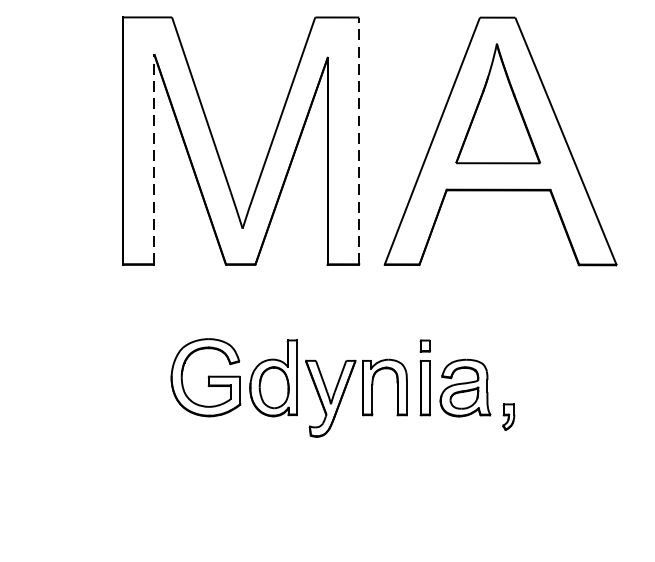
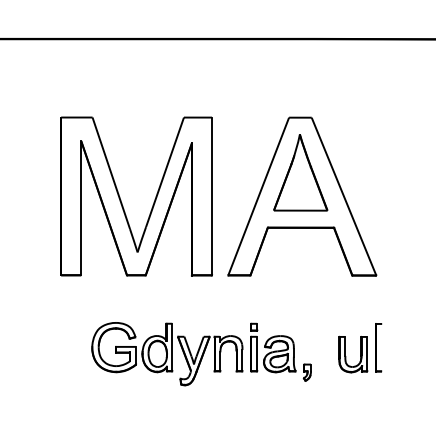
line: (359, 141) -> (212, 196), dashed -> solid
line: (154, 158) -> (81, 207), dashed -> solid
part: (591, 379) -> (360, 348), added

